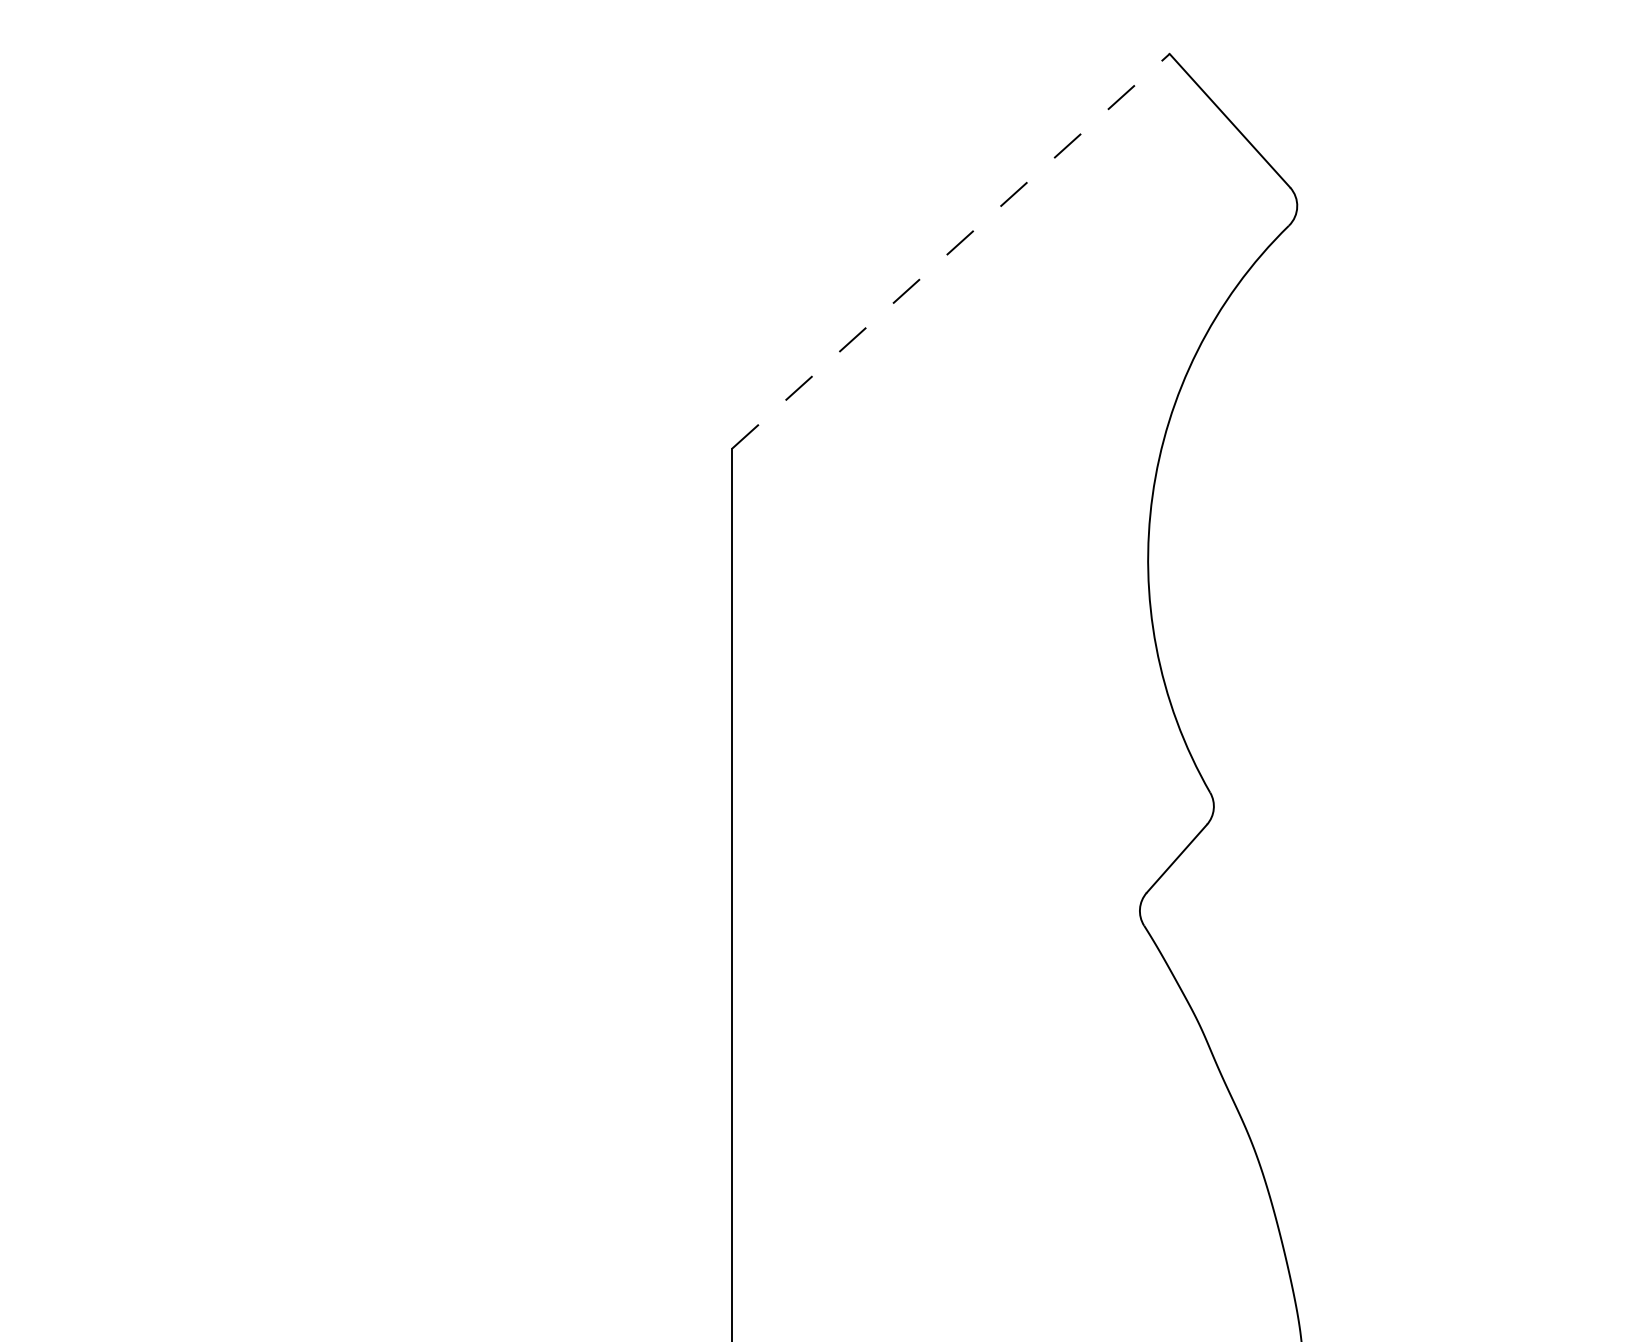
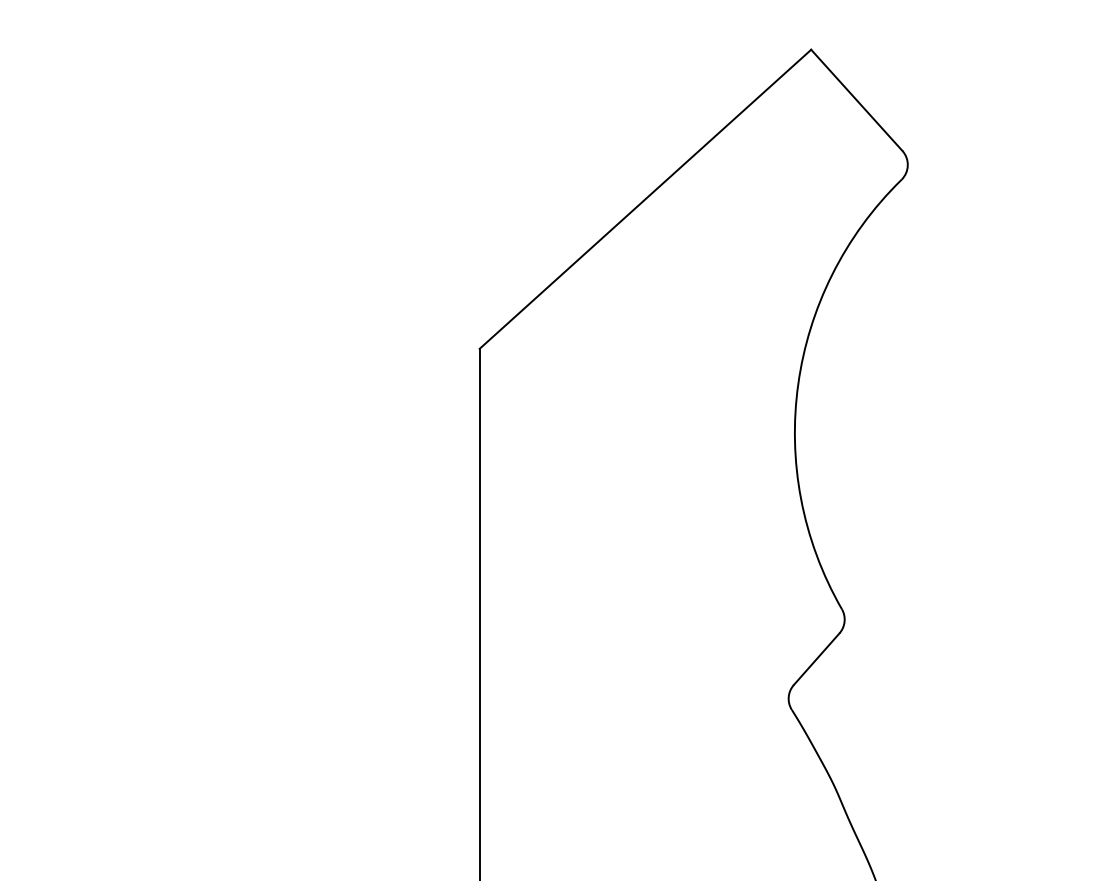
line: (950, 251) -> (645, 199), dashed -> solid

